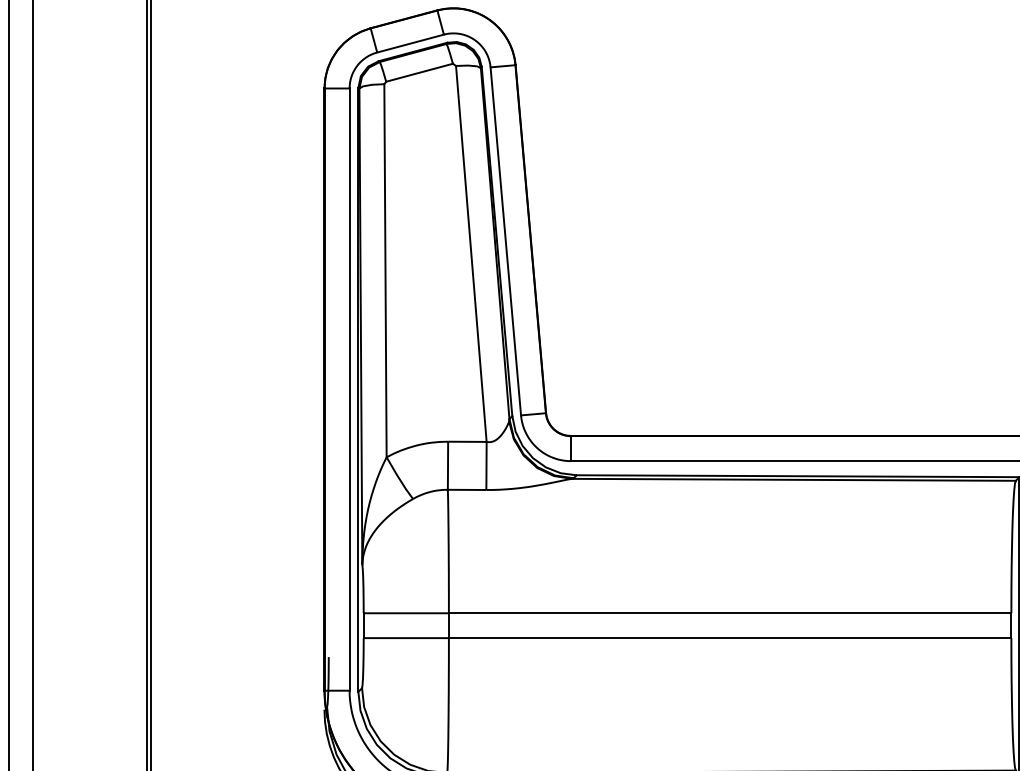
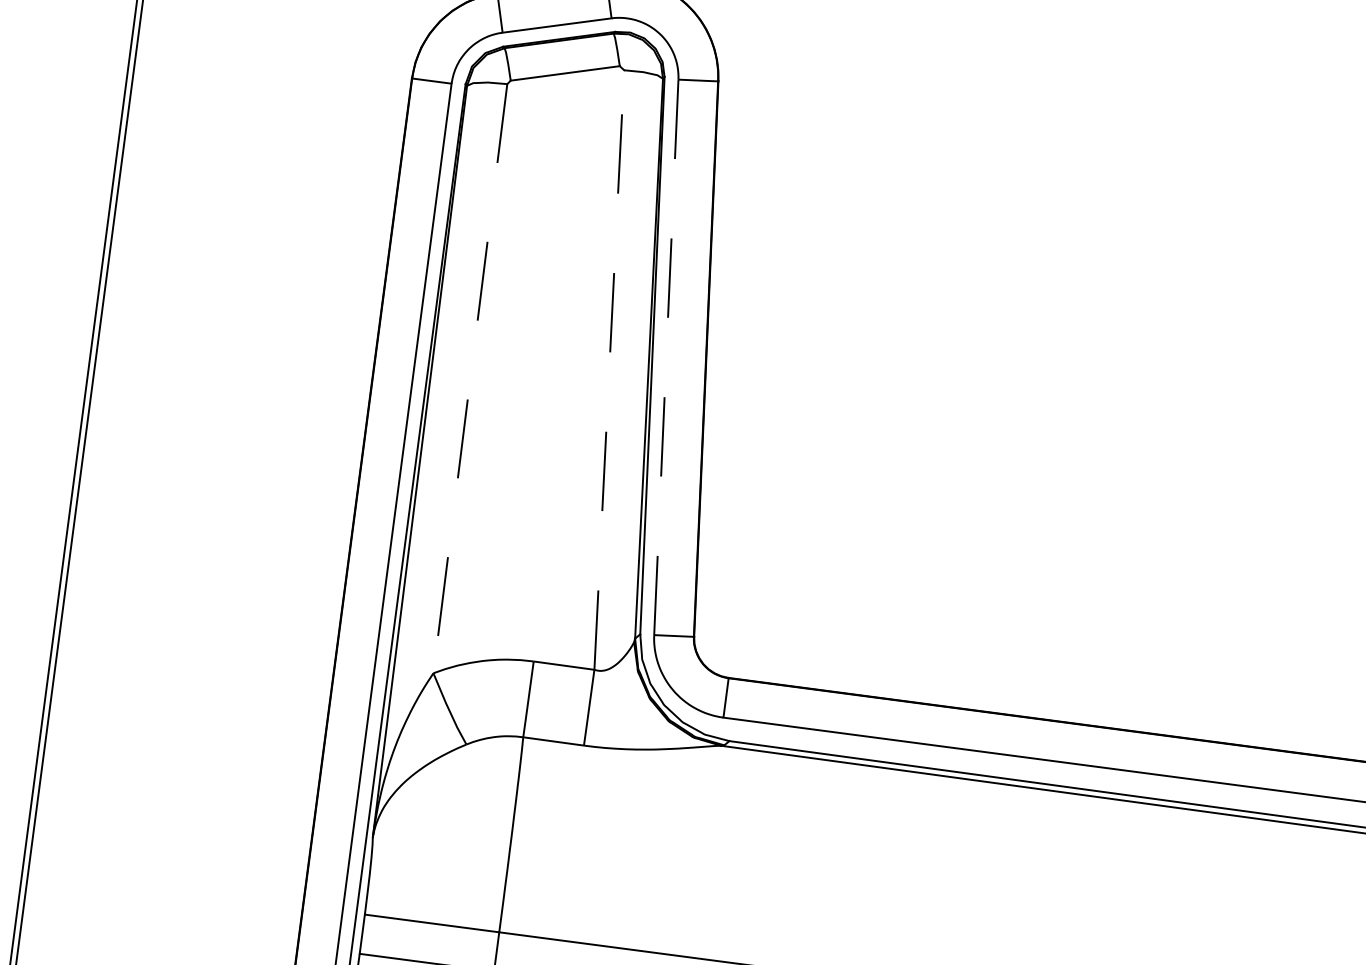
line: (505, 241) -> (665, 357), solid -> dashed
line: (471, 253) -> (609, 369), solid -> dashed
line: (385, 270) -> (470, 378), solid -> dashed

